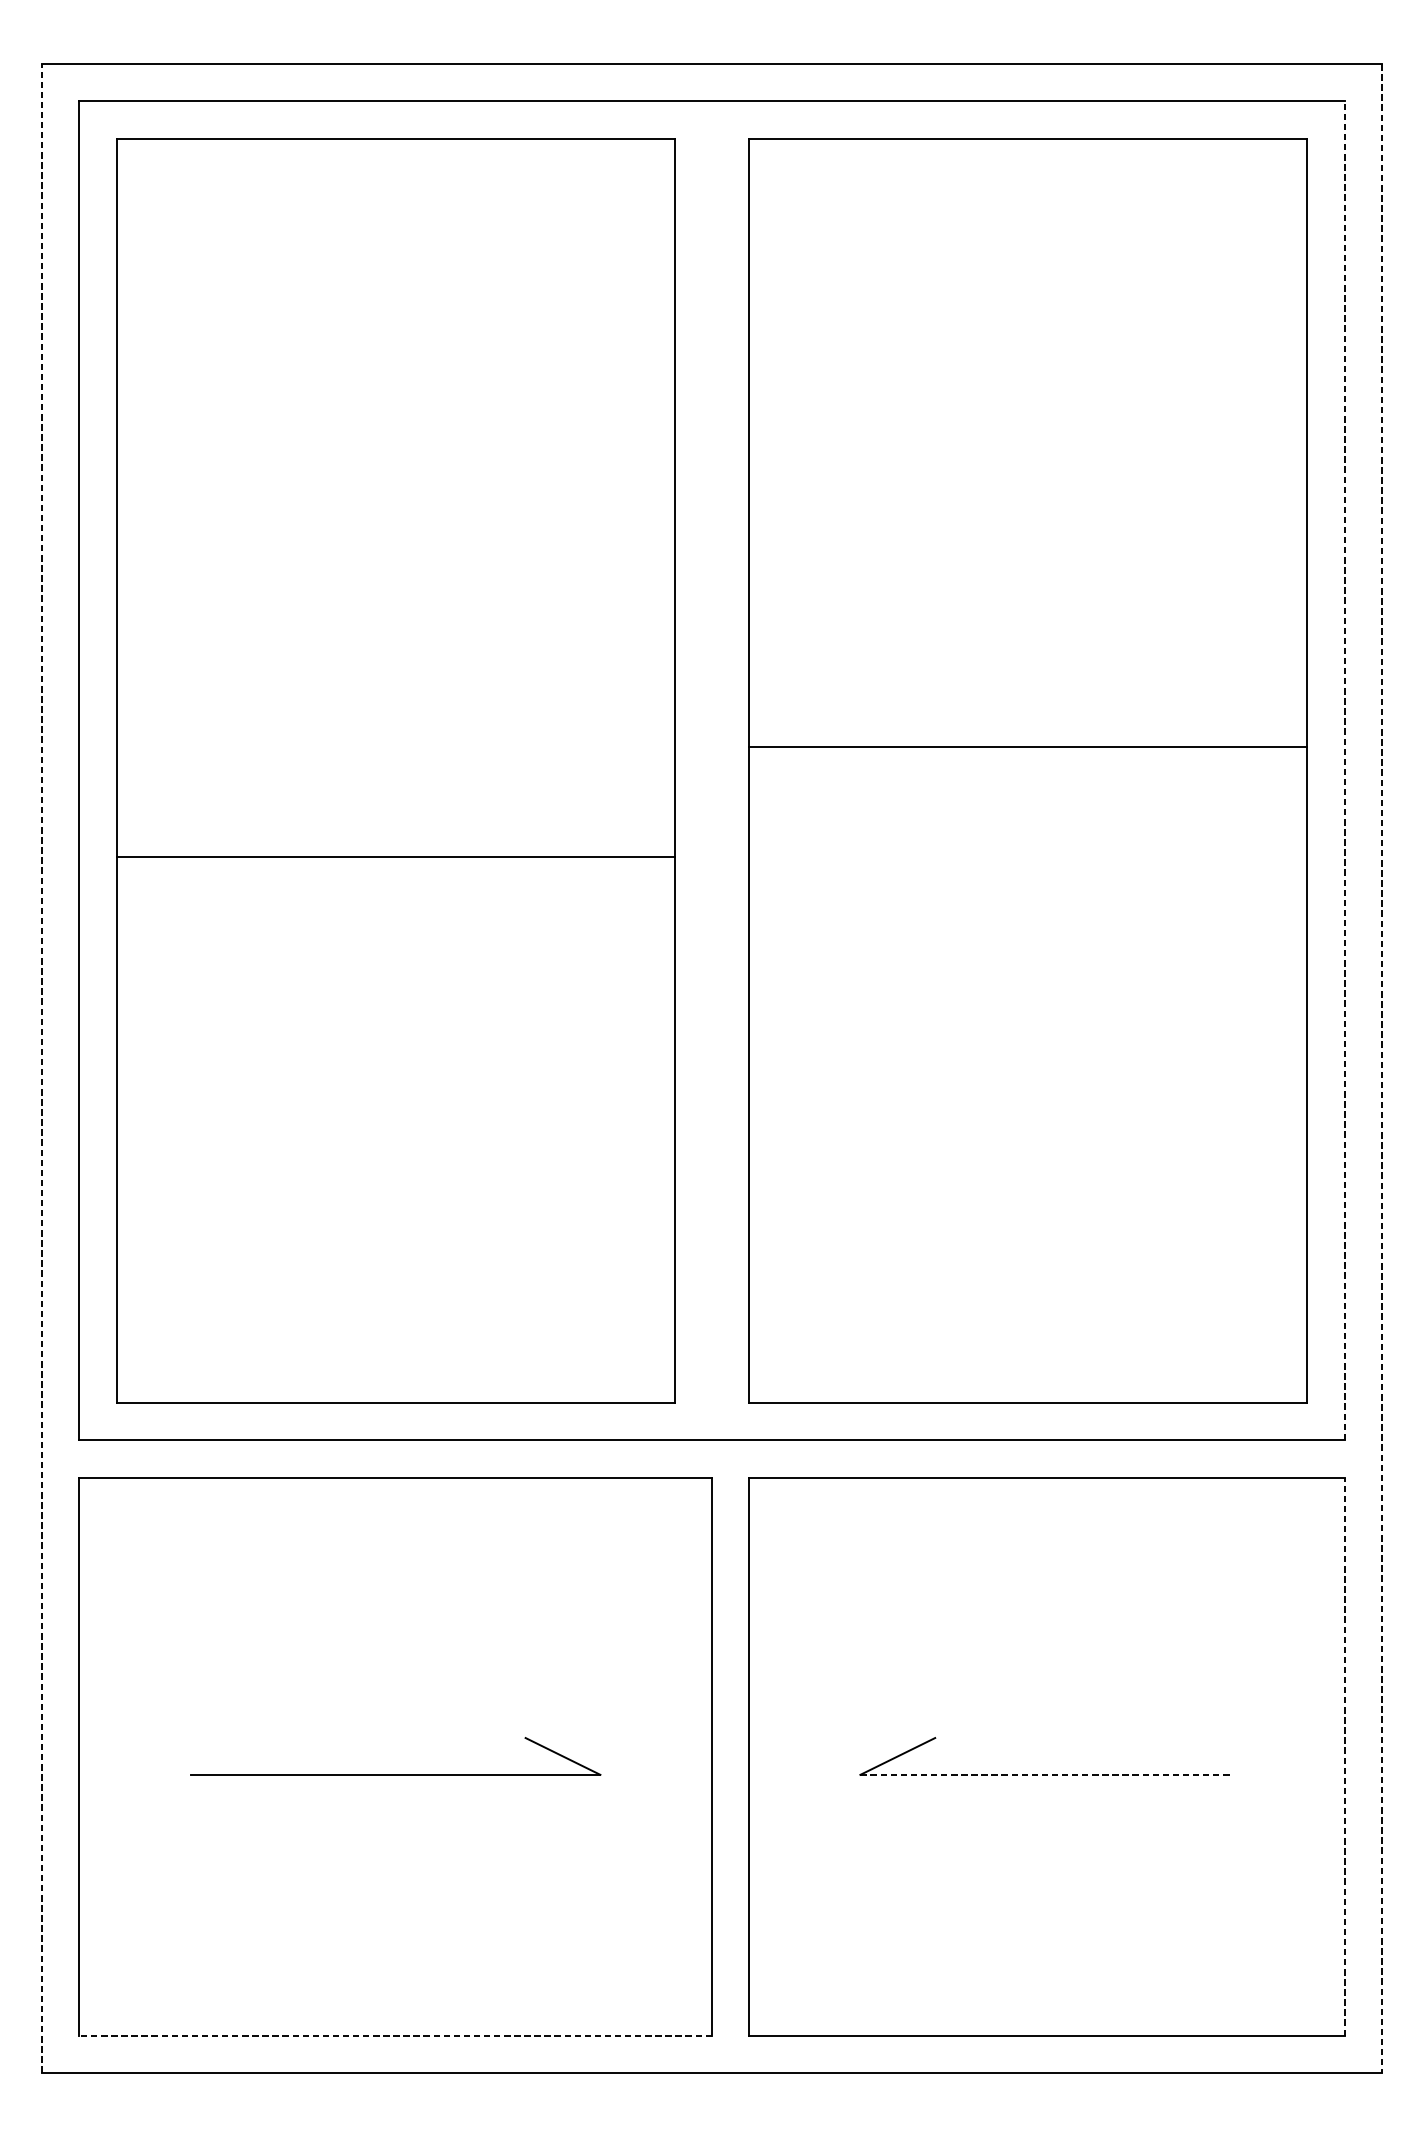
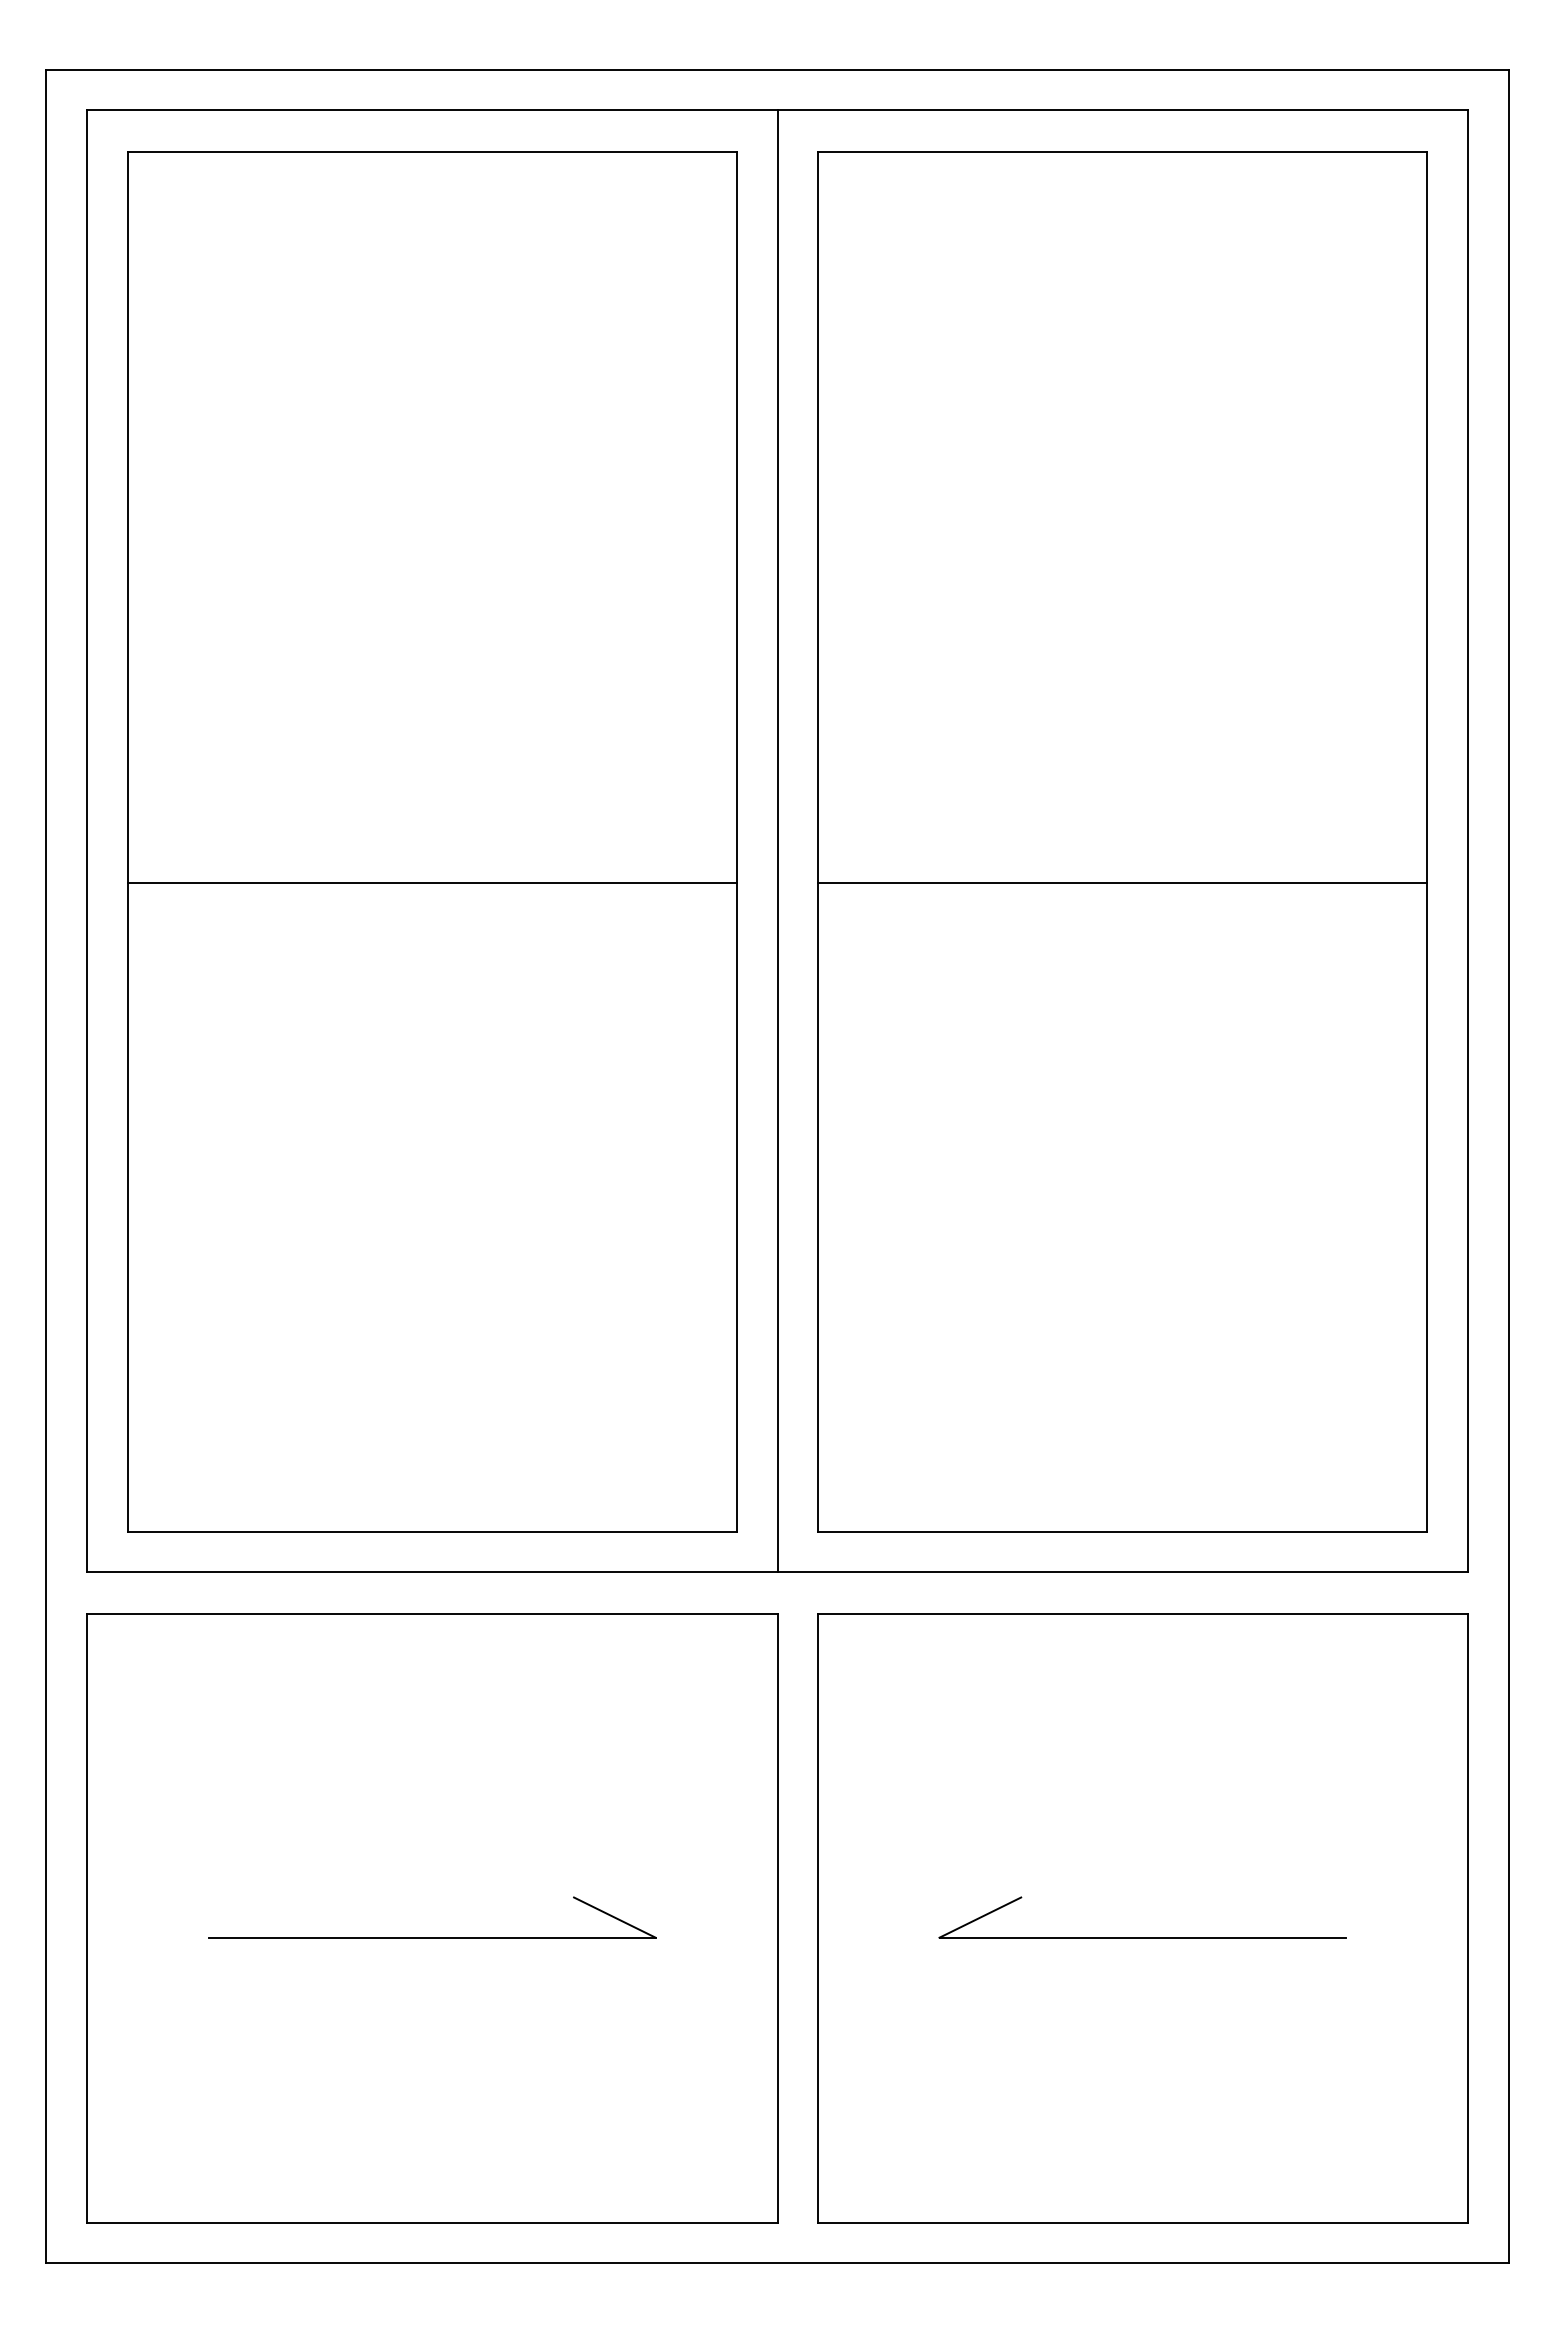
line: (1027, 747) -> (1121, 882), moved
line: (1344, 769) -> (1468, 840), dashed -> solid
line: (712, 770) -> (777, 841), added
line: (396, 856) -> (432, 882), moved
line: (42, 1068) -> (46, 1166), dashed -> solid
line: (1381, 1068) -> (1508, 1166), dashed -> solid
line: (1344, 1757) -> (1468, 1918), dashed -> solid
line: (1047, 1774) -> (1143, 1937), dashed -> solid
line: (395, 2035) -> (431, 2222), dashed -> solid

